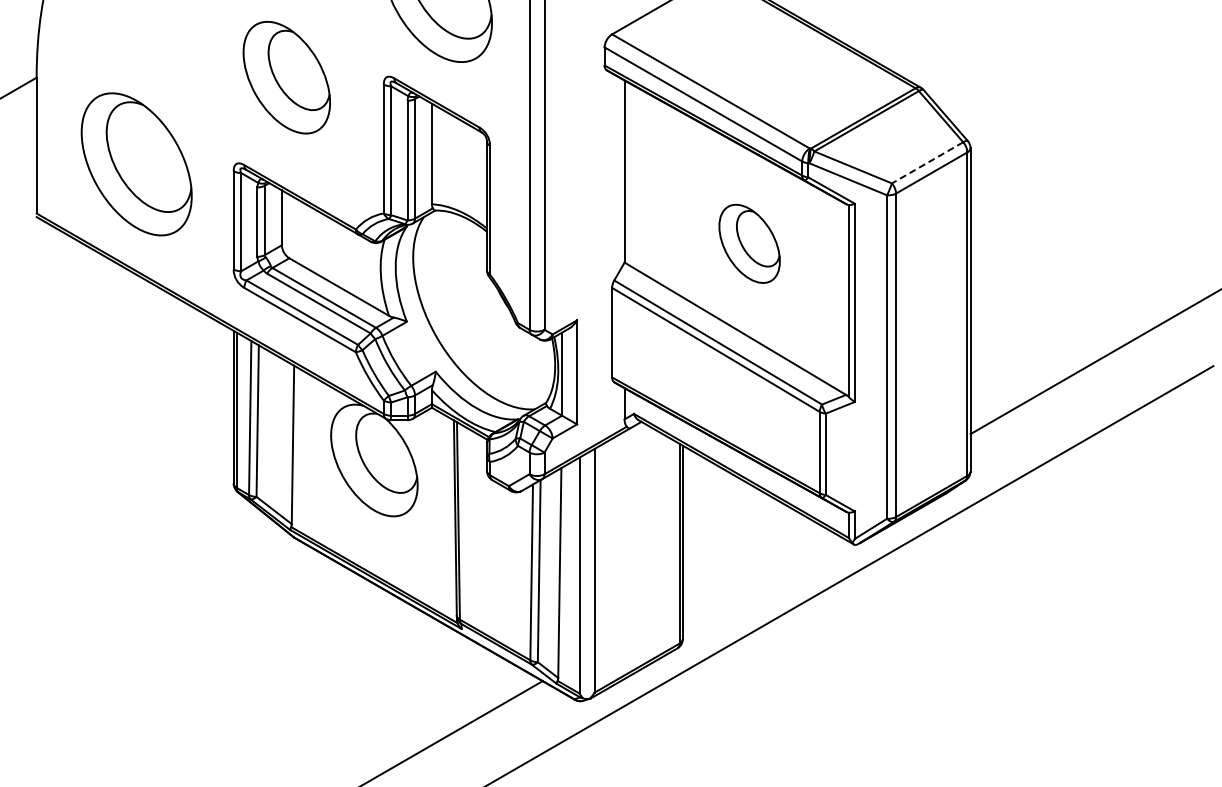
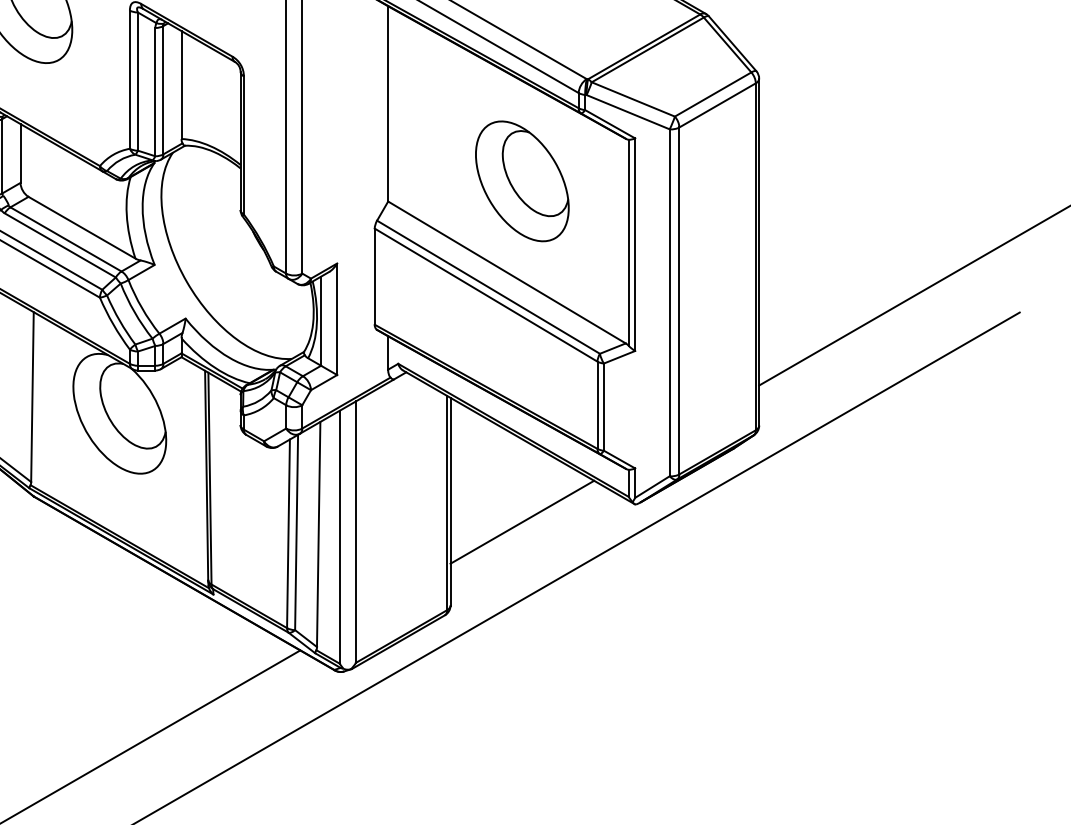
line: (927, 163) -> (713, 95), dashed -> solid
part: (749, 243) -> (522, 181), size x1.43
line: (749, 561) -> (522, 522), added

